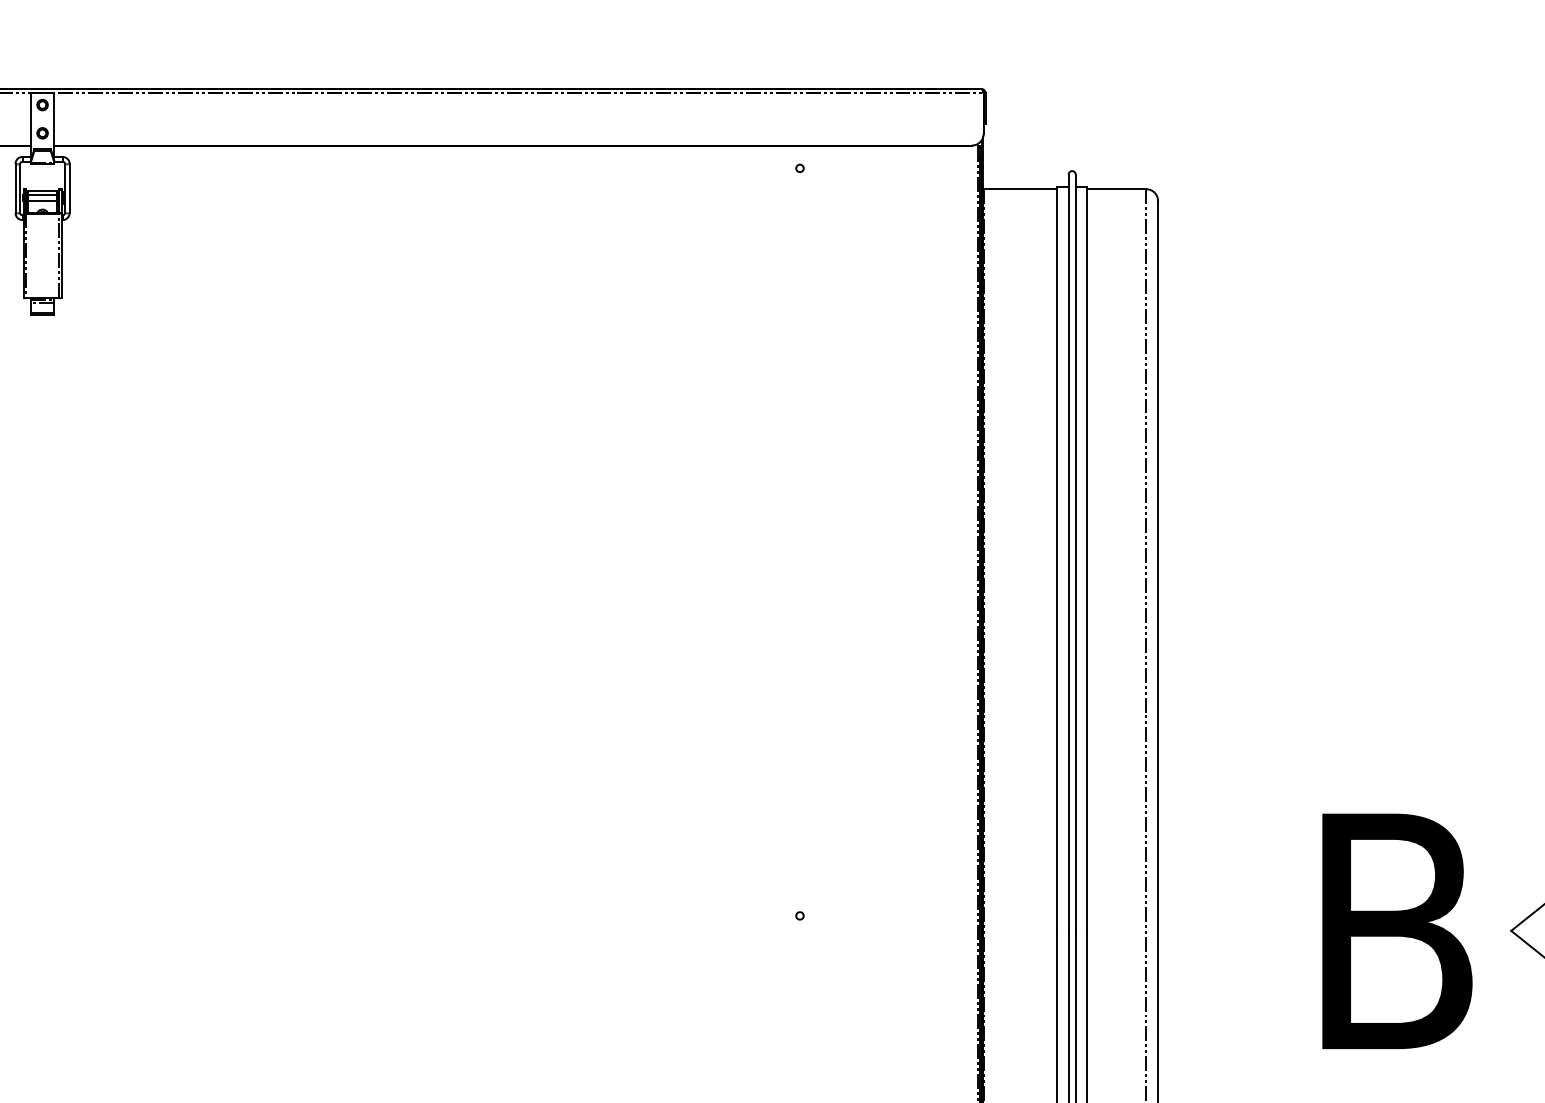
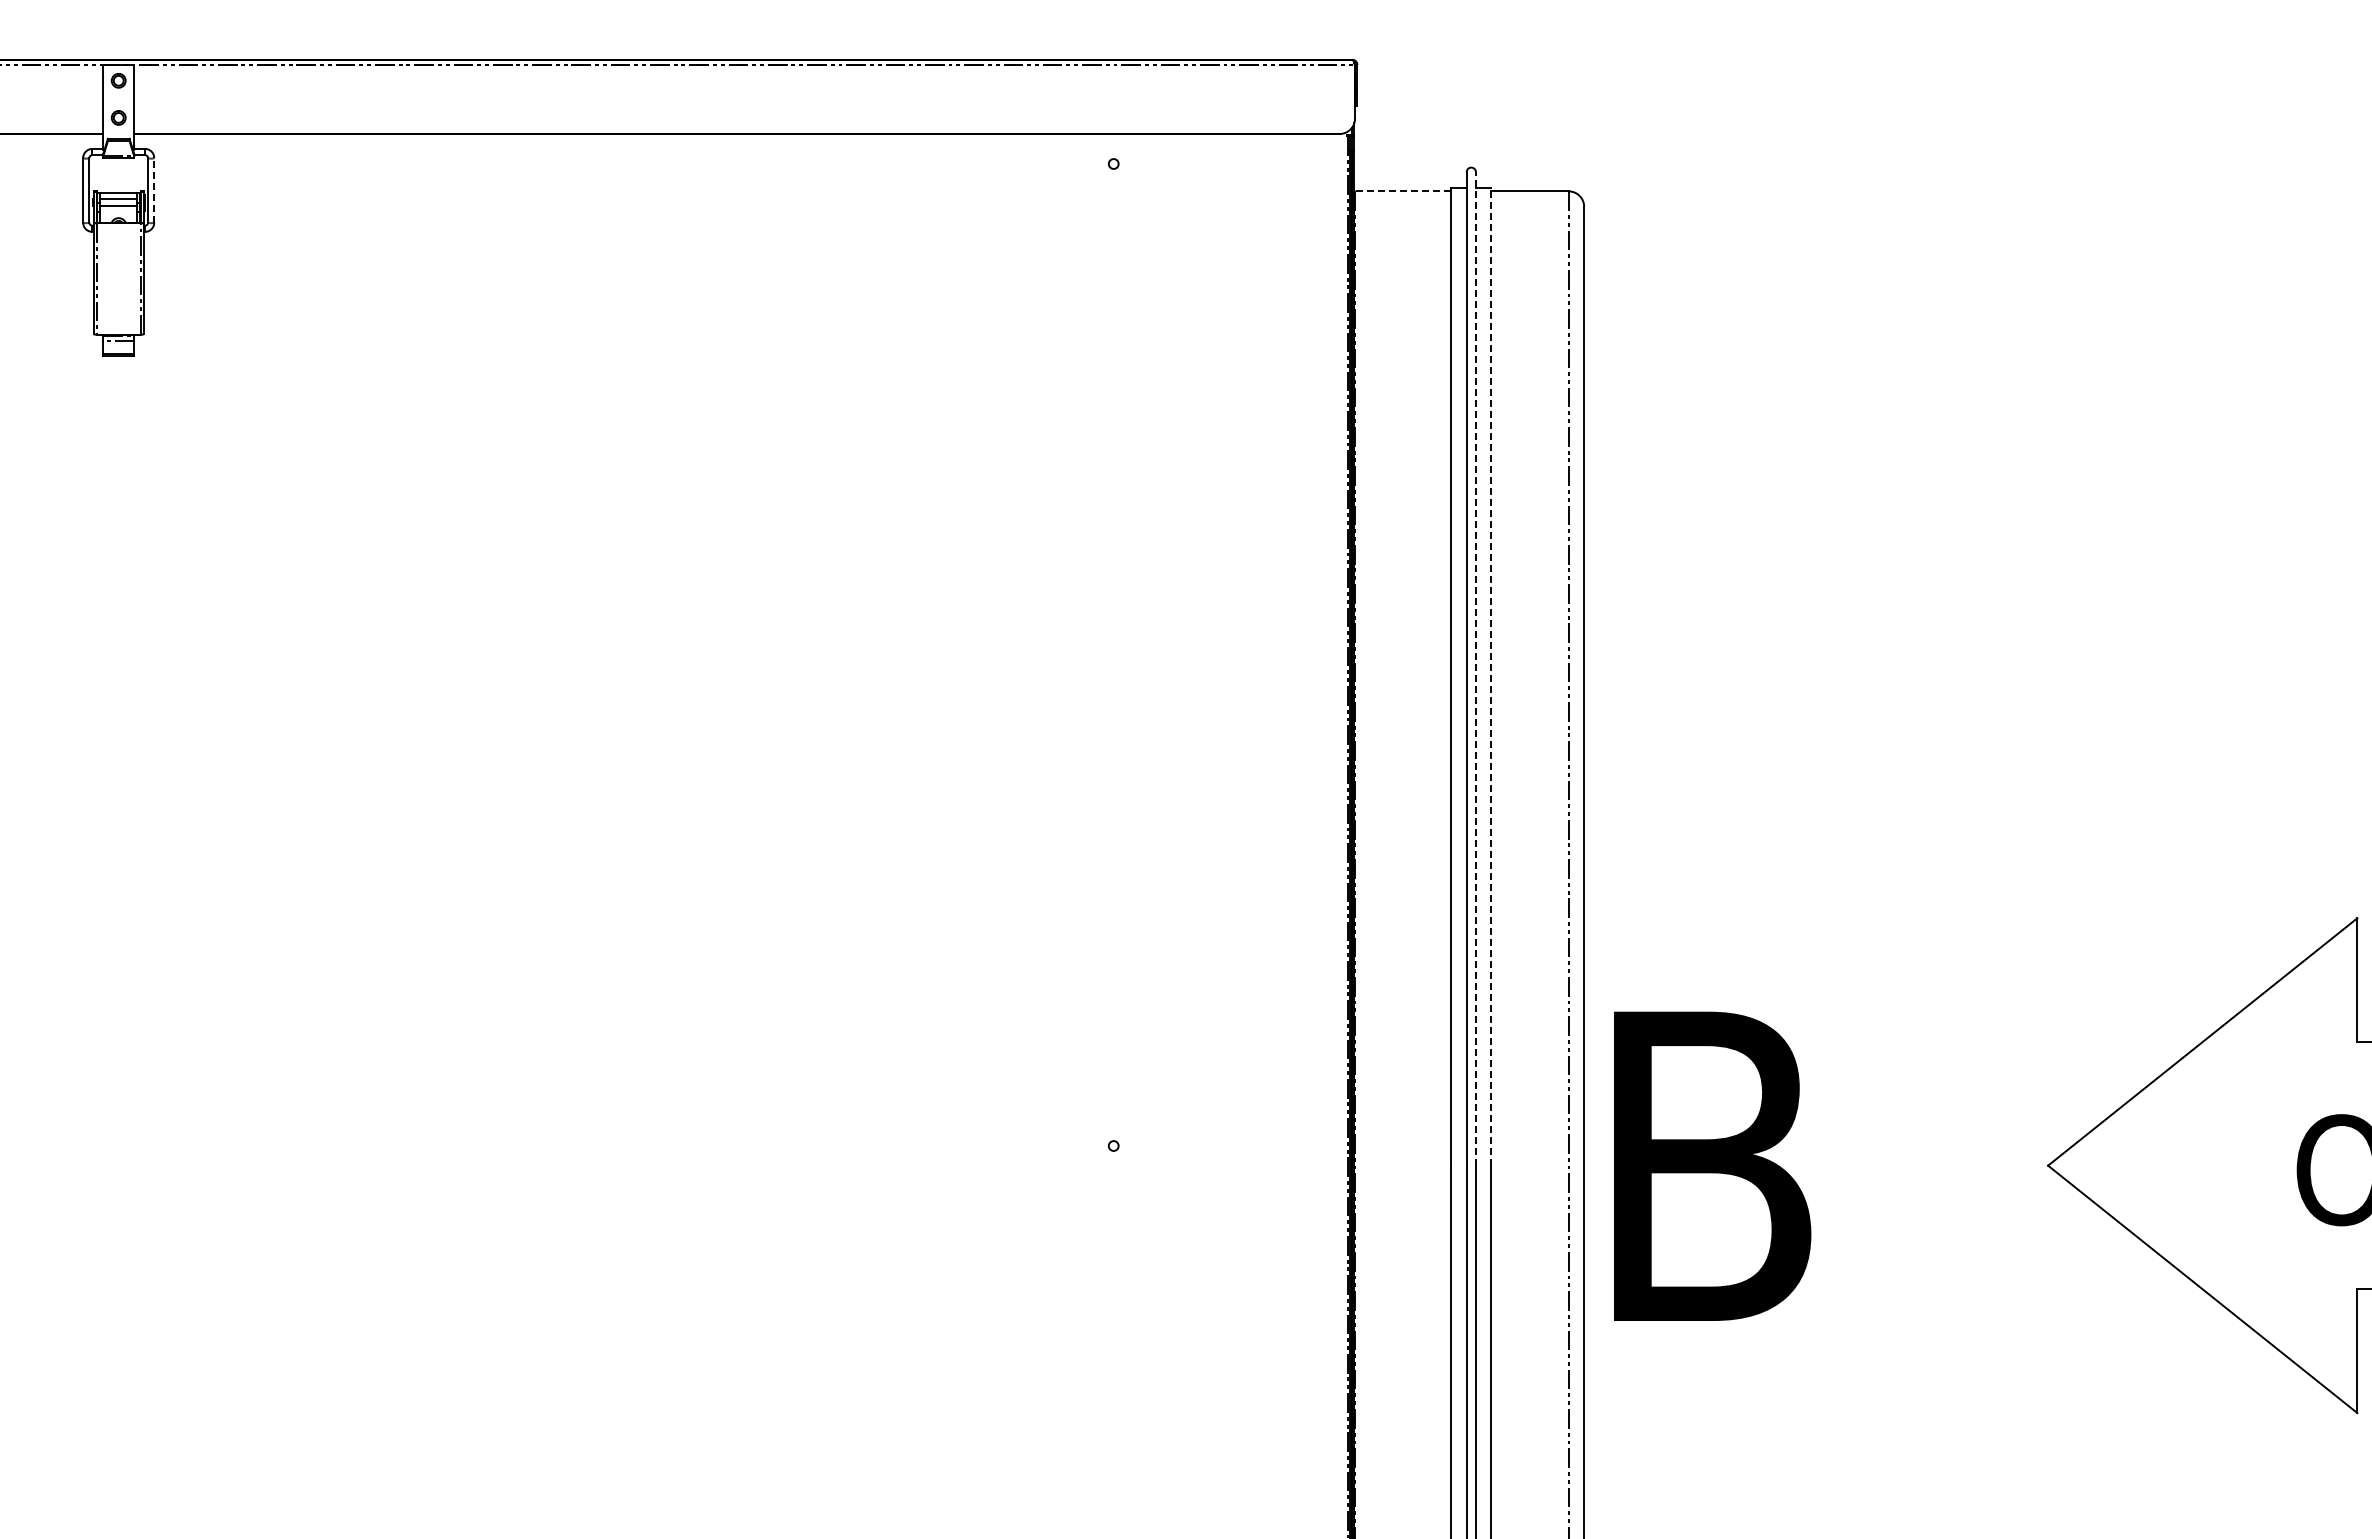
line: (69, 187) -> (154, 189), solid -> dashed
line: (1020, 189) -> (1403, 191), solid -> dashed
line: (1075, 552) -> (1475, 668), solid -> dashed
line: (1087, 558) -> (1491, 676), solid -> dashed
text: (1397, 930) -> (1712, 1165), moved

